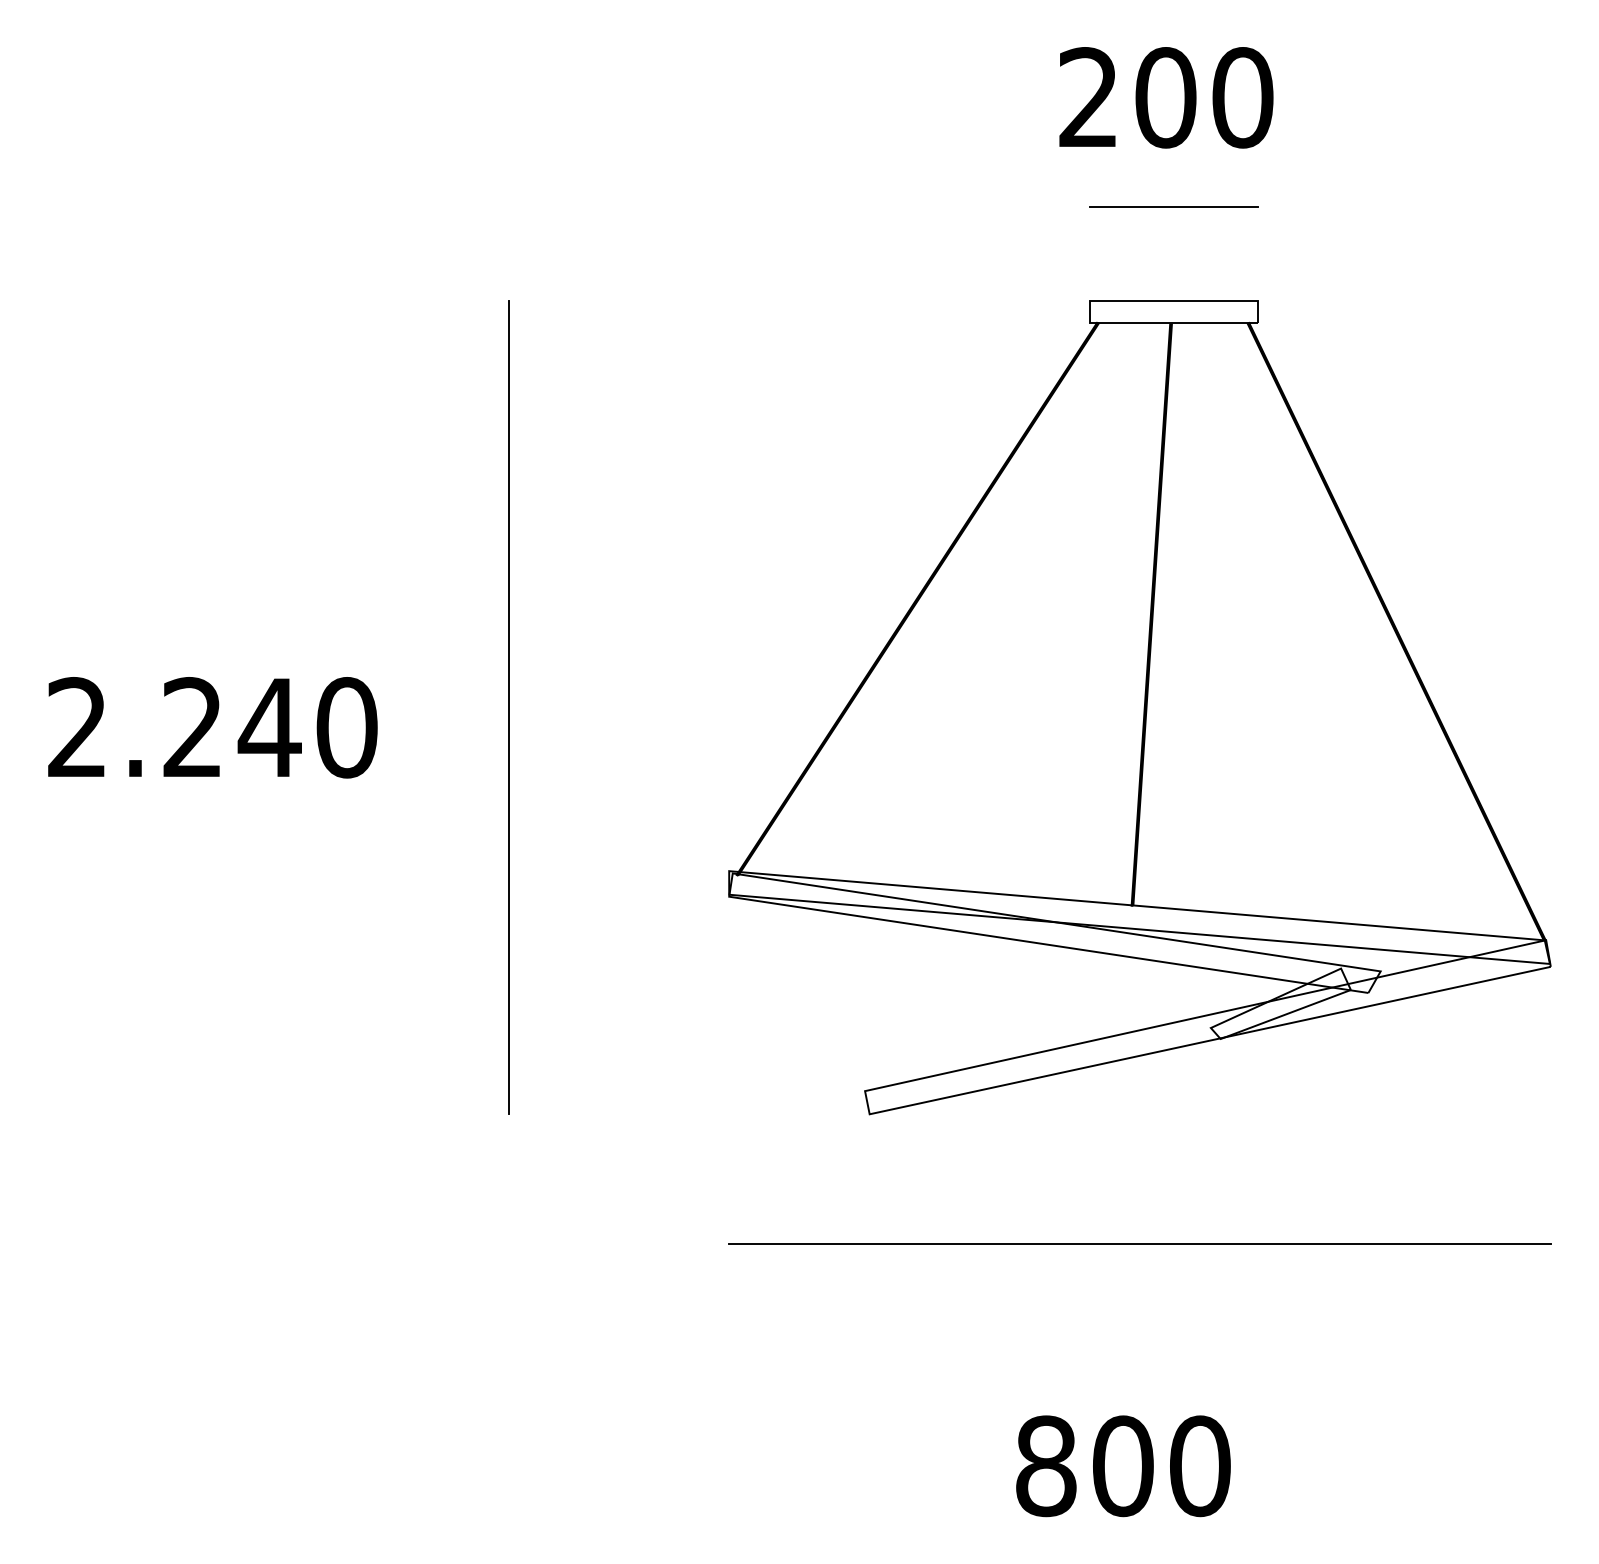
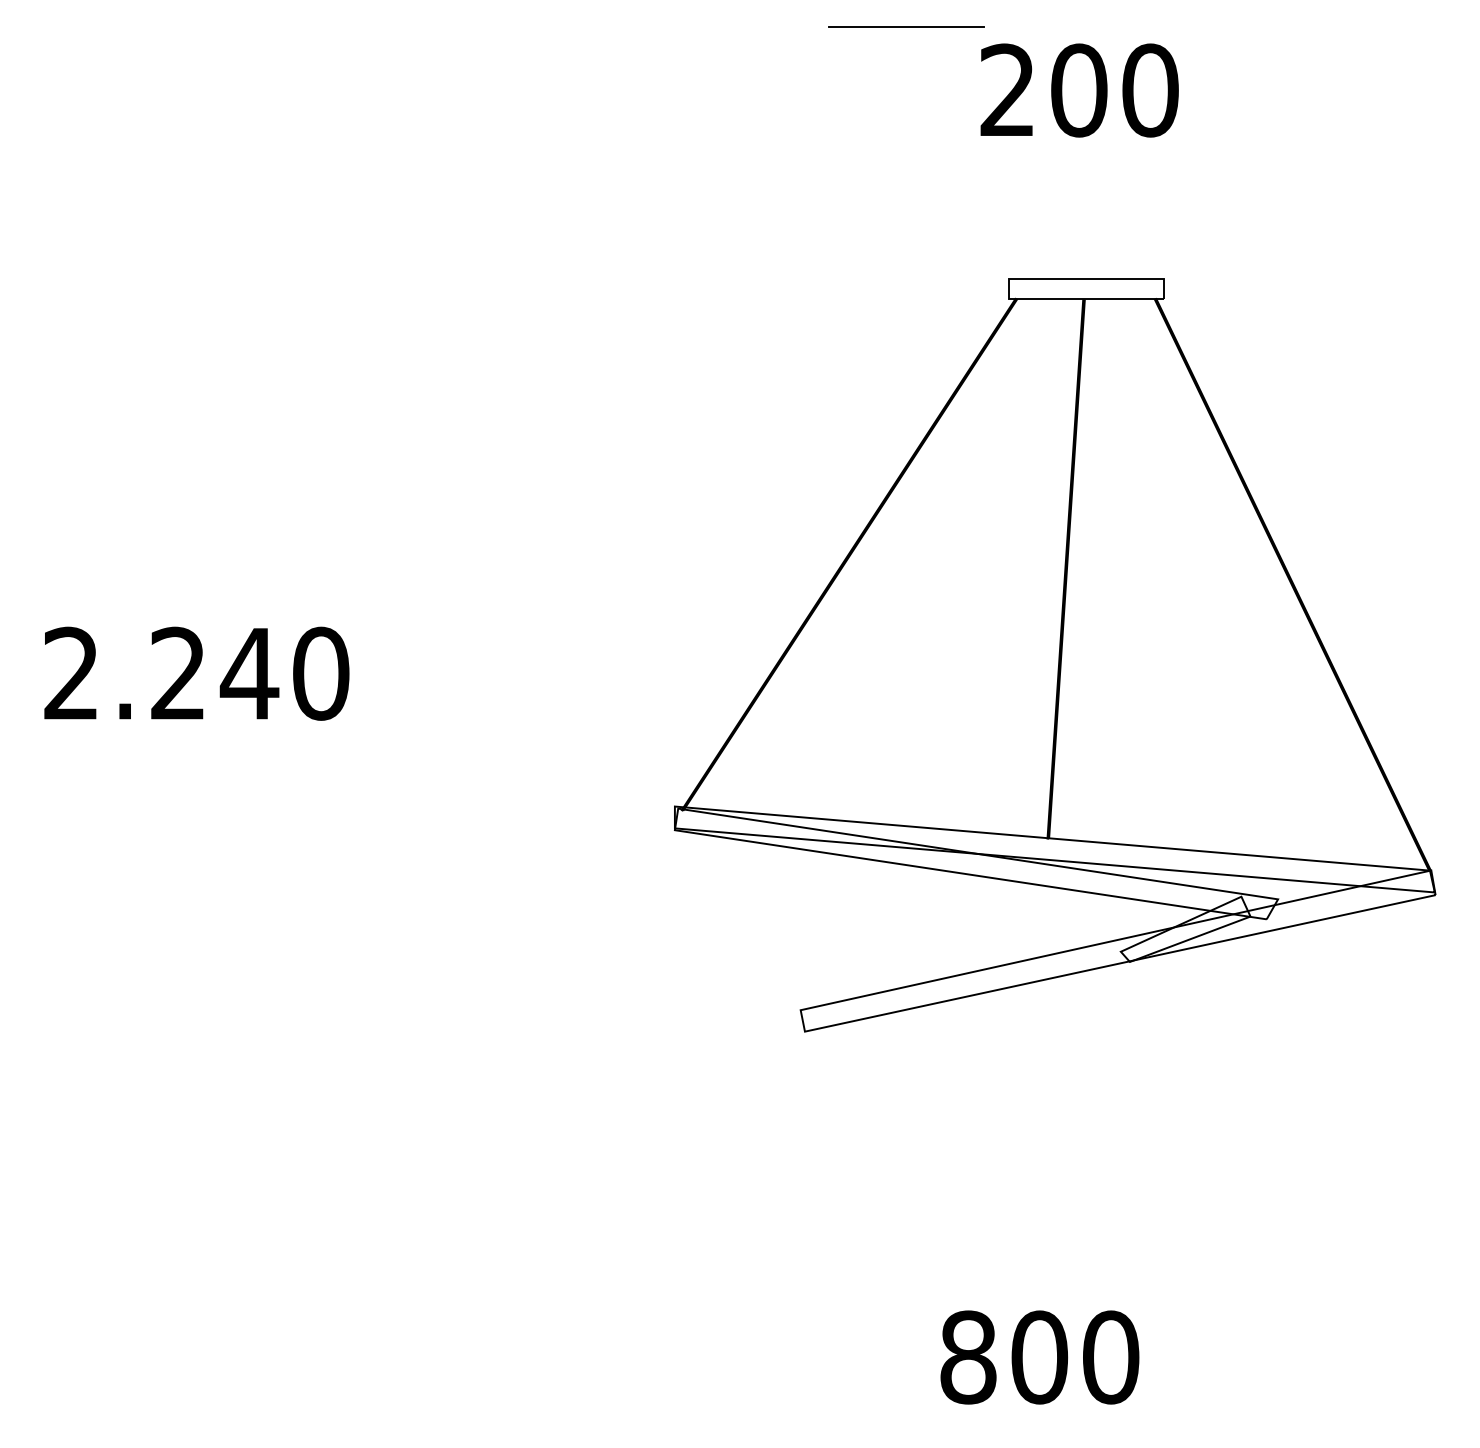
line: (1173, 205) -> (906, 26), moved
line: (509, 708) -> (471, 655), removed
line: (1139, 1243) -> (1054, 1151), removed

